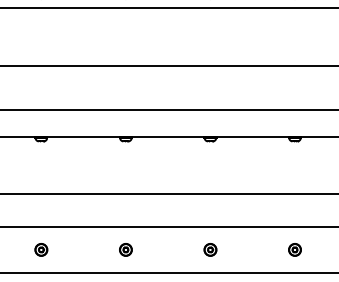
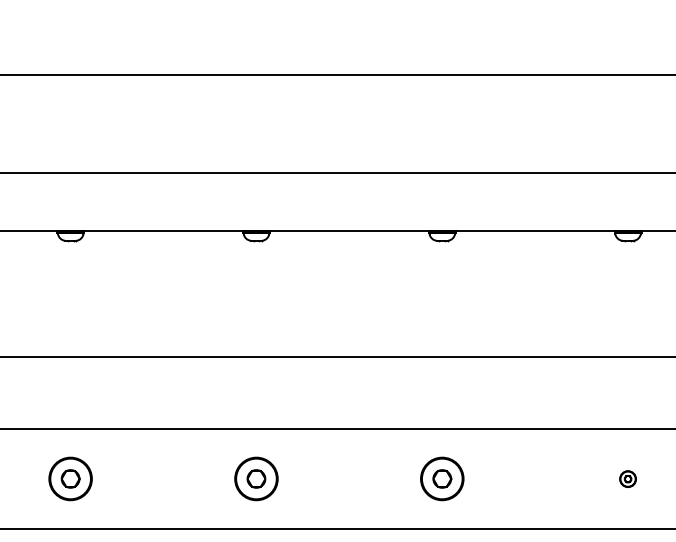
part: (41, 249) -> (71, 478), size x1.6
part: (125, 249) -> (255, 478), size x1.6
part: (210, 249) -> (442, 478), size x1.6
part: (294, 249) -> (626, 478), size x0.6

